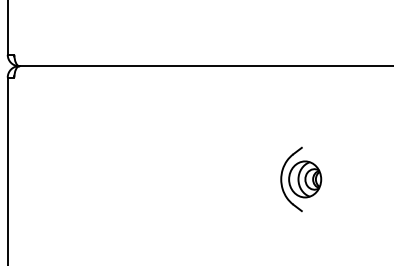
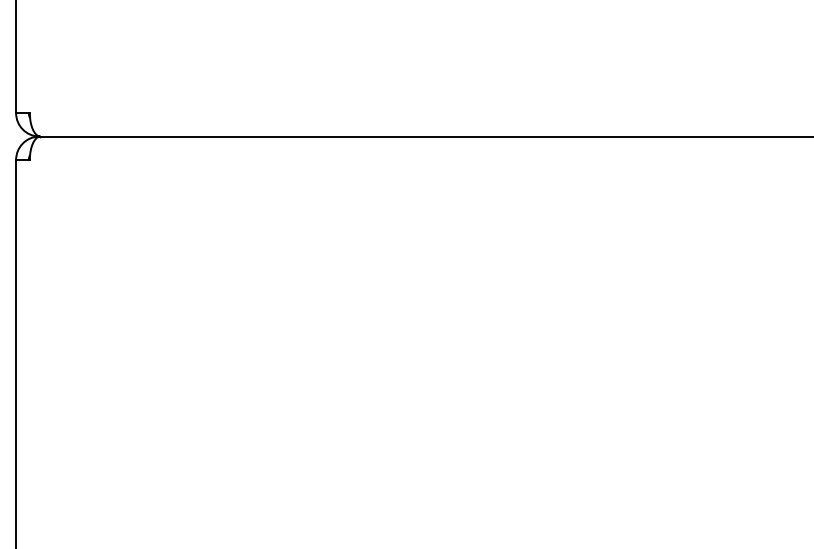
part: (301, 179) -> (622, 370), removed

